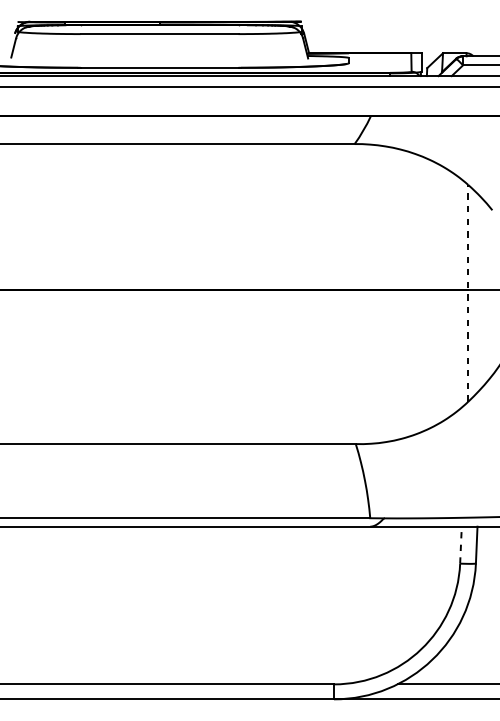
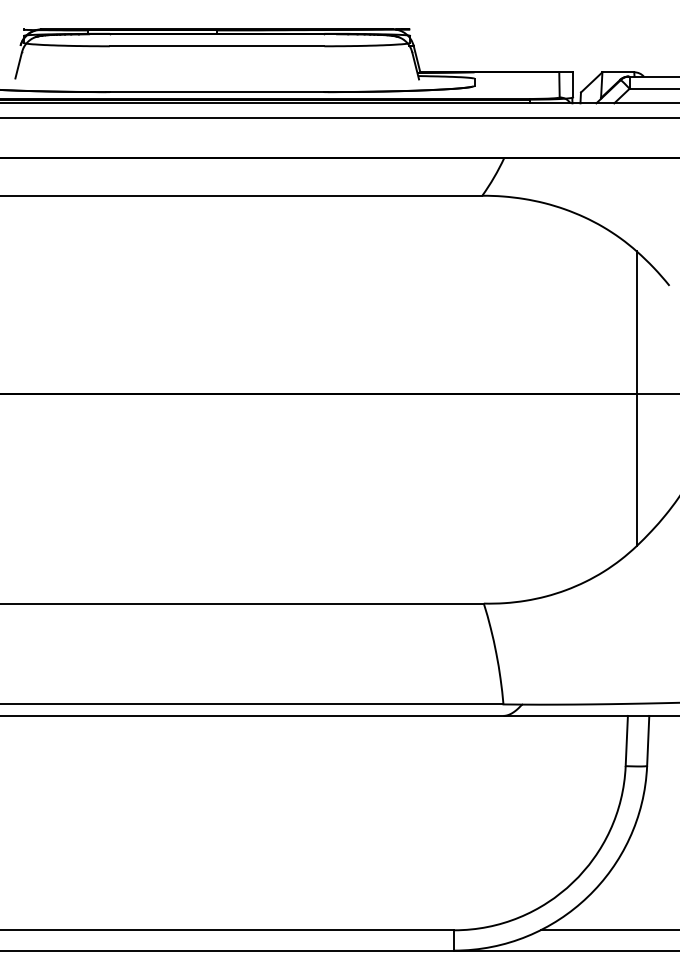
line: (468, 293) -> (636, 398), dashed -> solid
line: (460, 544) -> (626, 740), dashed -> solid

